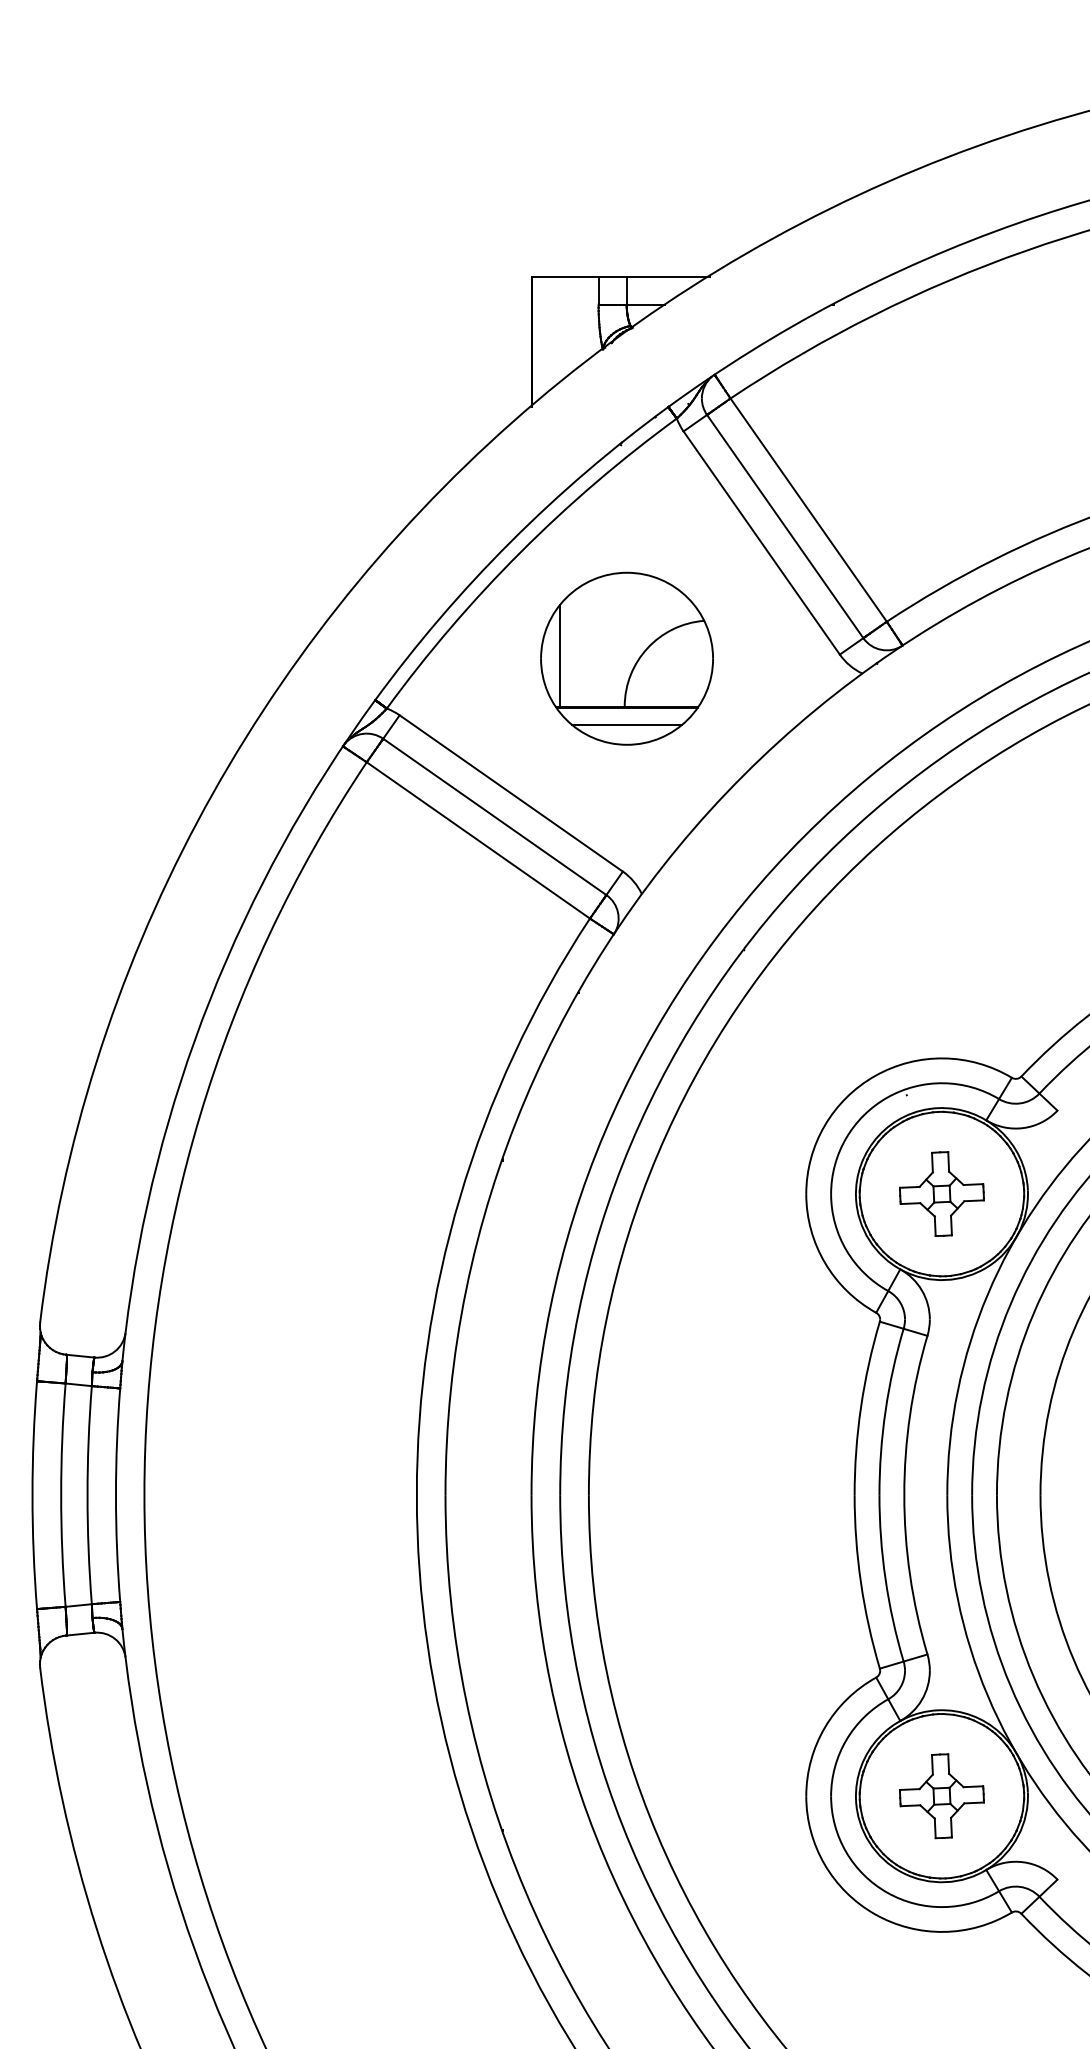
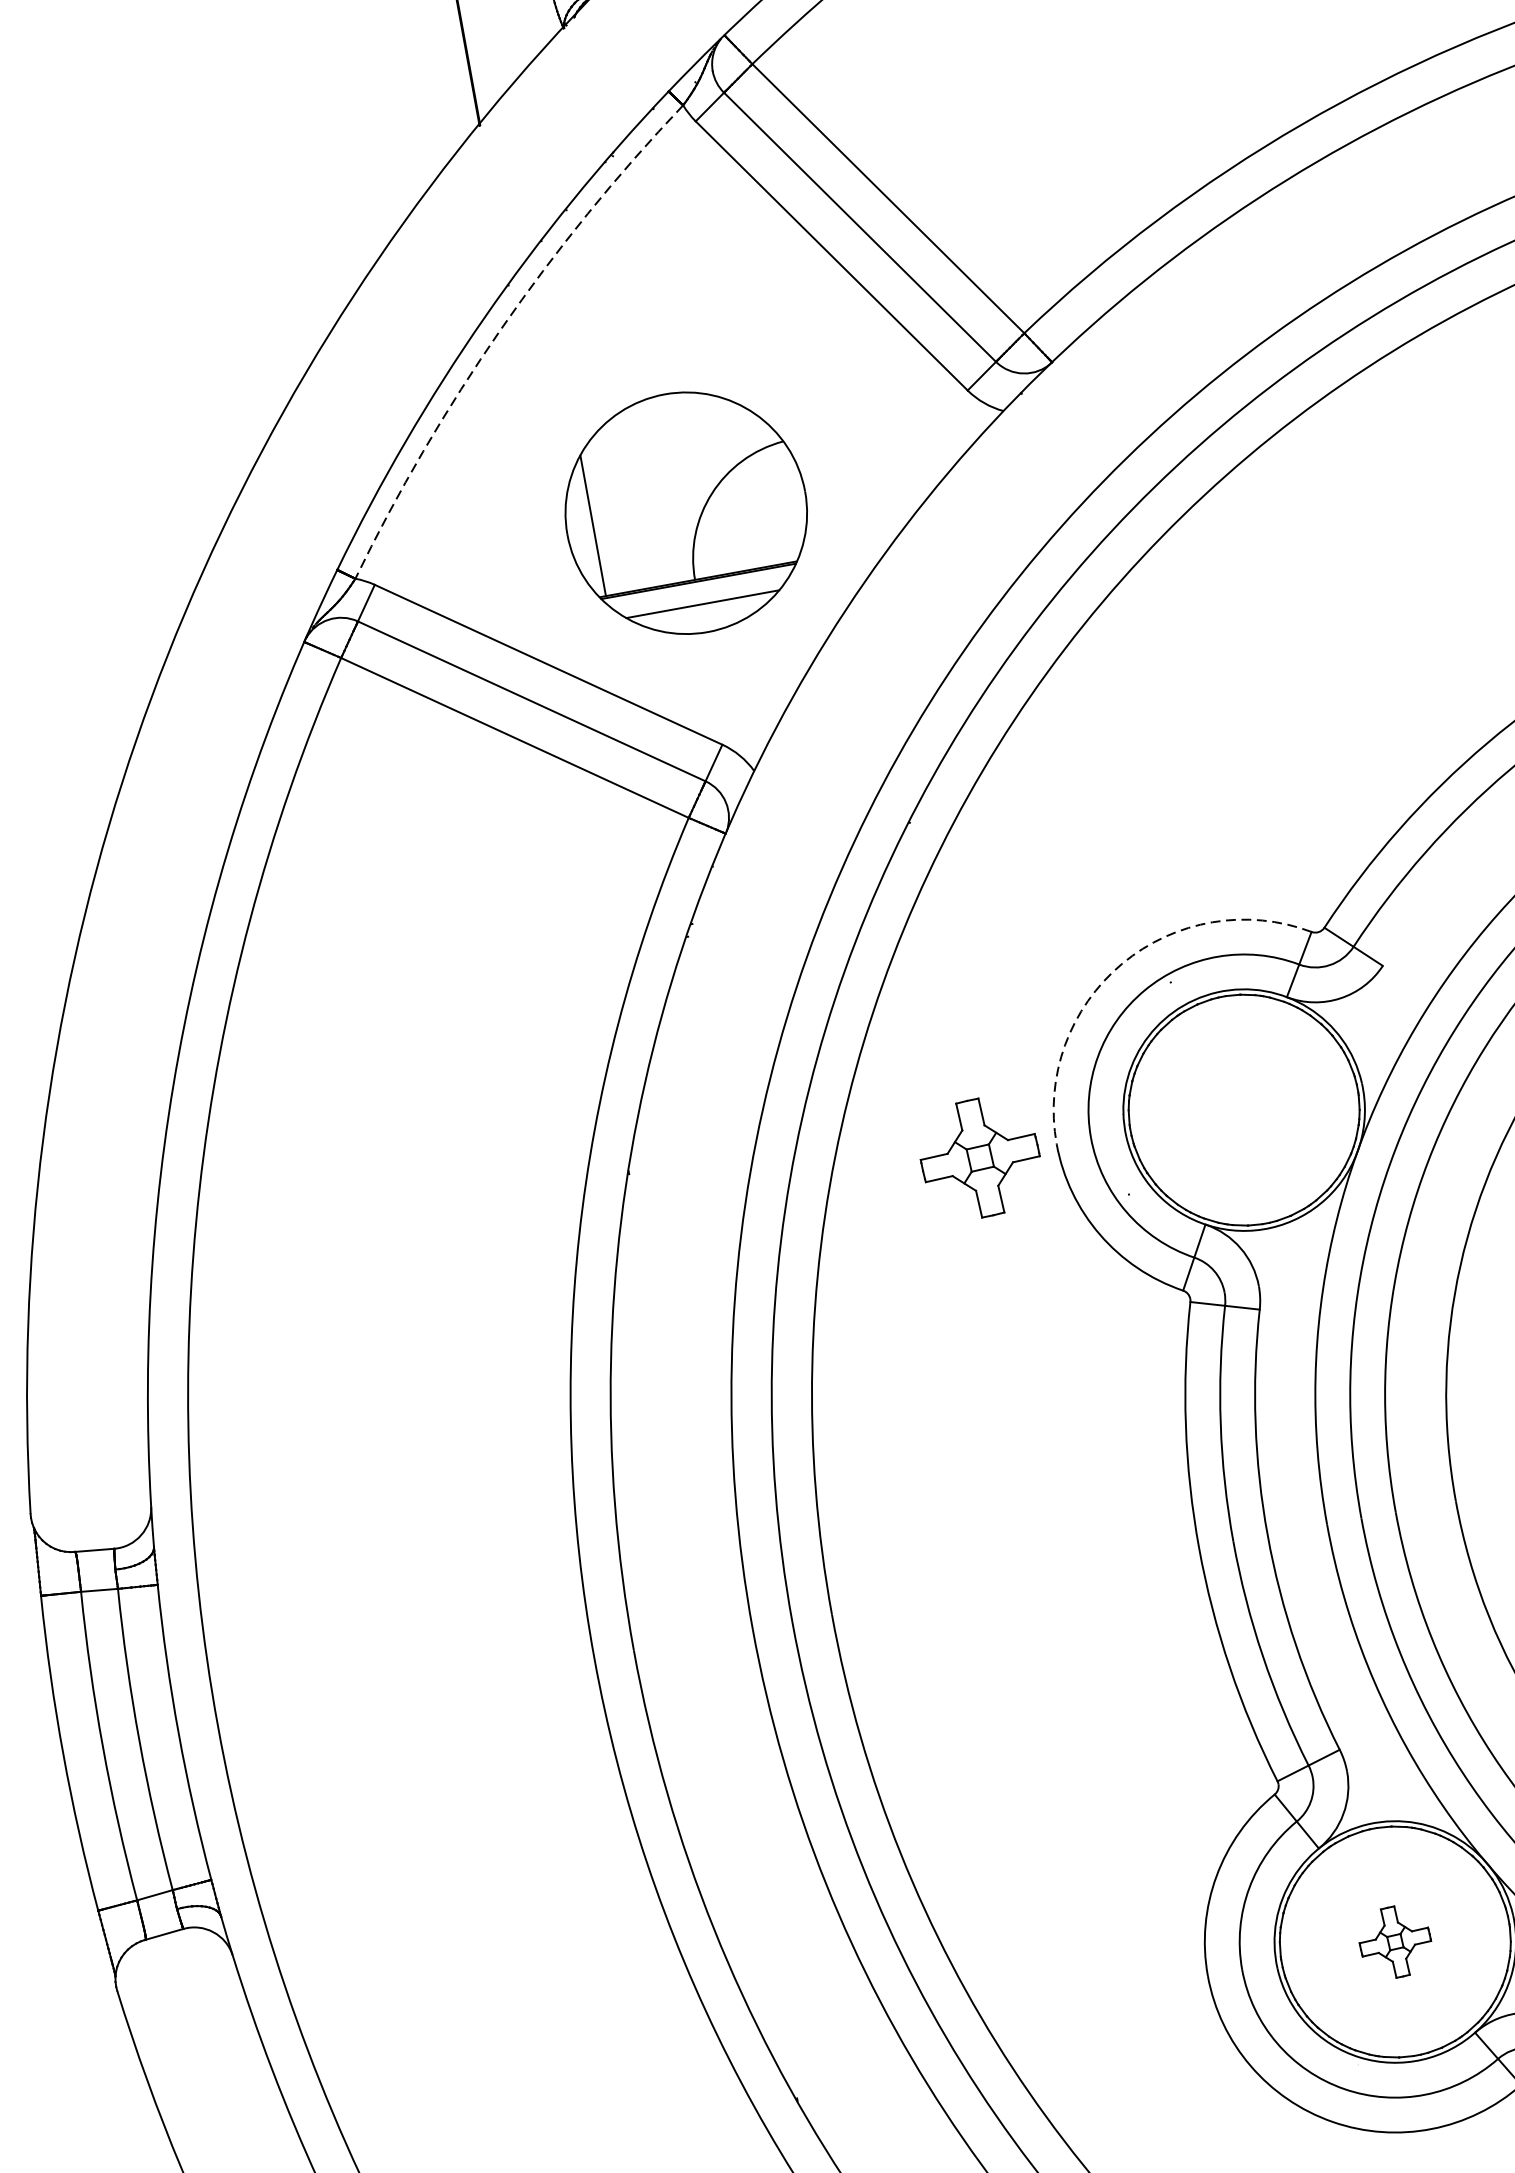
arc: (520, 552) -> (500, 329), solid -> dashed
part: (626, 658) -> (685, 512), moved
arc: (875, 1075) -> (1122, 962), solid -> dashed
part: (941, 1193) -> (979, 1157), moved
part: (941, 1796) -> (1394, 1942), size x0.6

